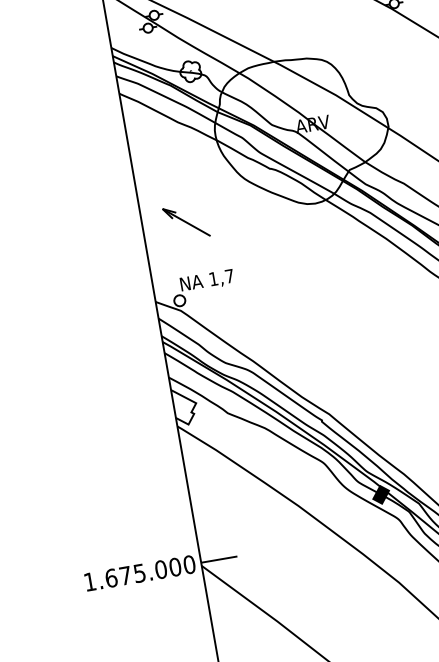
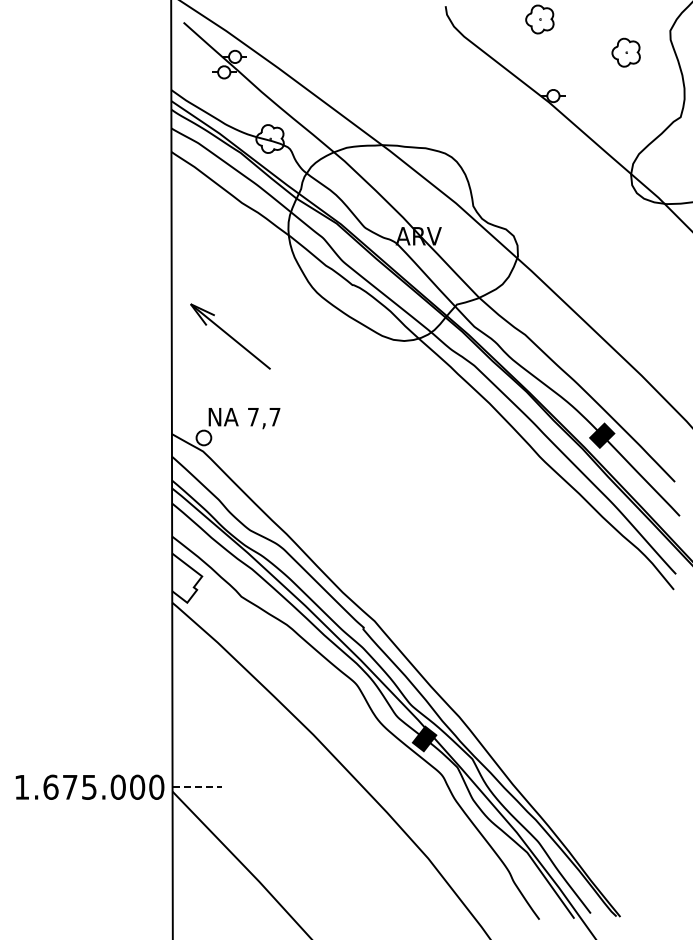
part: (186, 222) -> (230, 336), size x1.4
text: (213, 279) -> (253, 417), 1,7 -> 7,7
line: (219, 559) -> (197, 787), solid -> dashed

